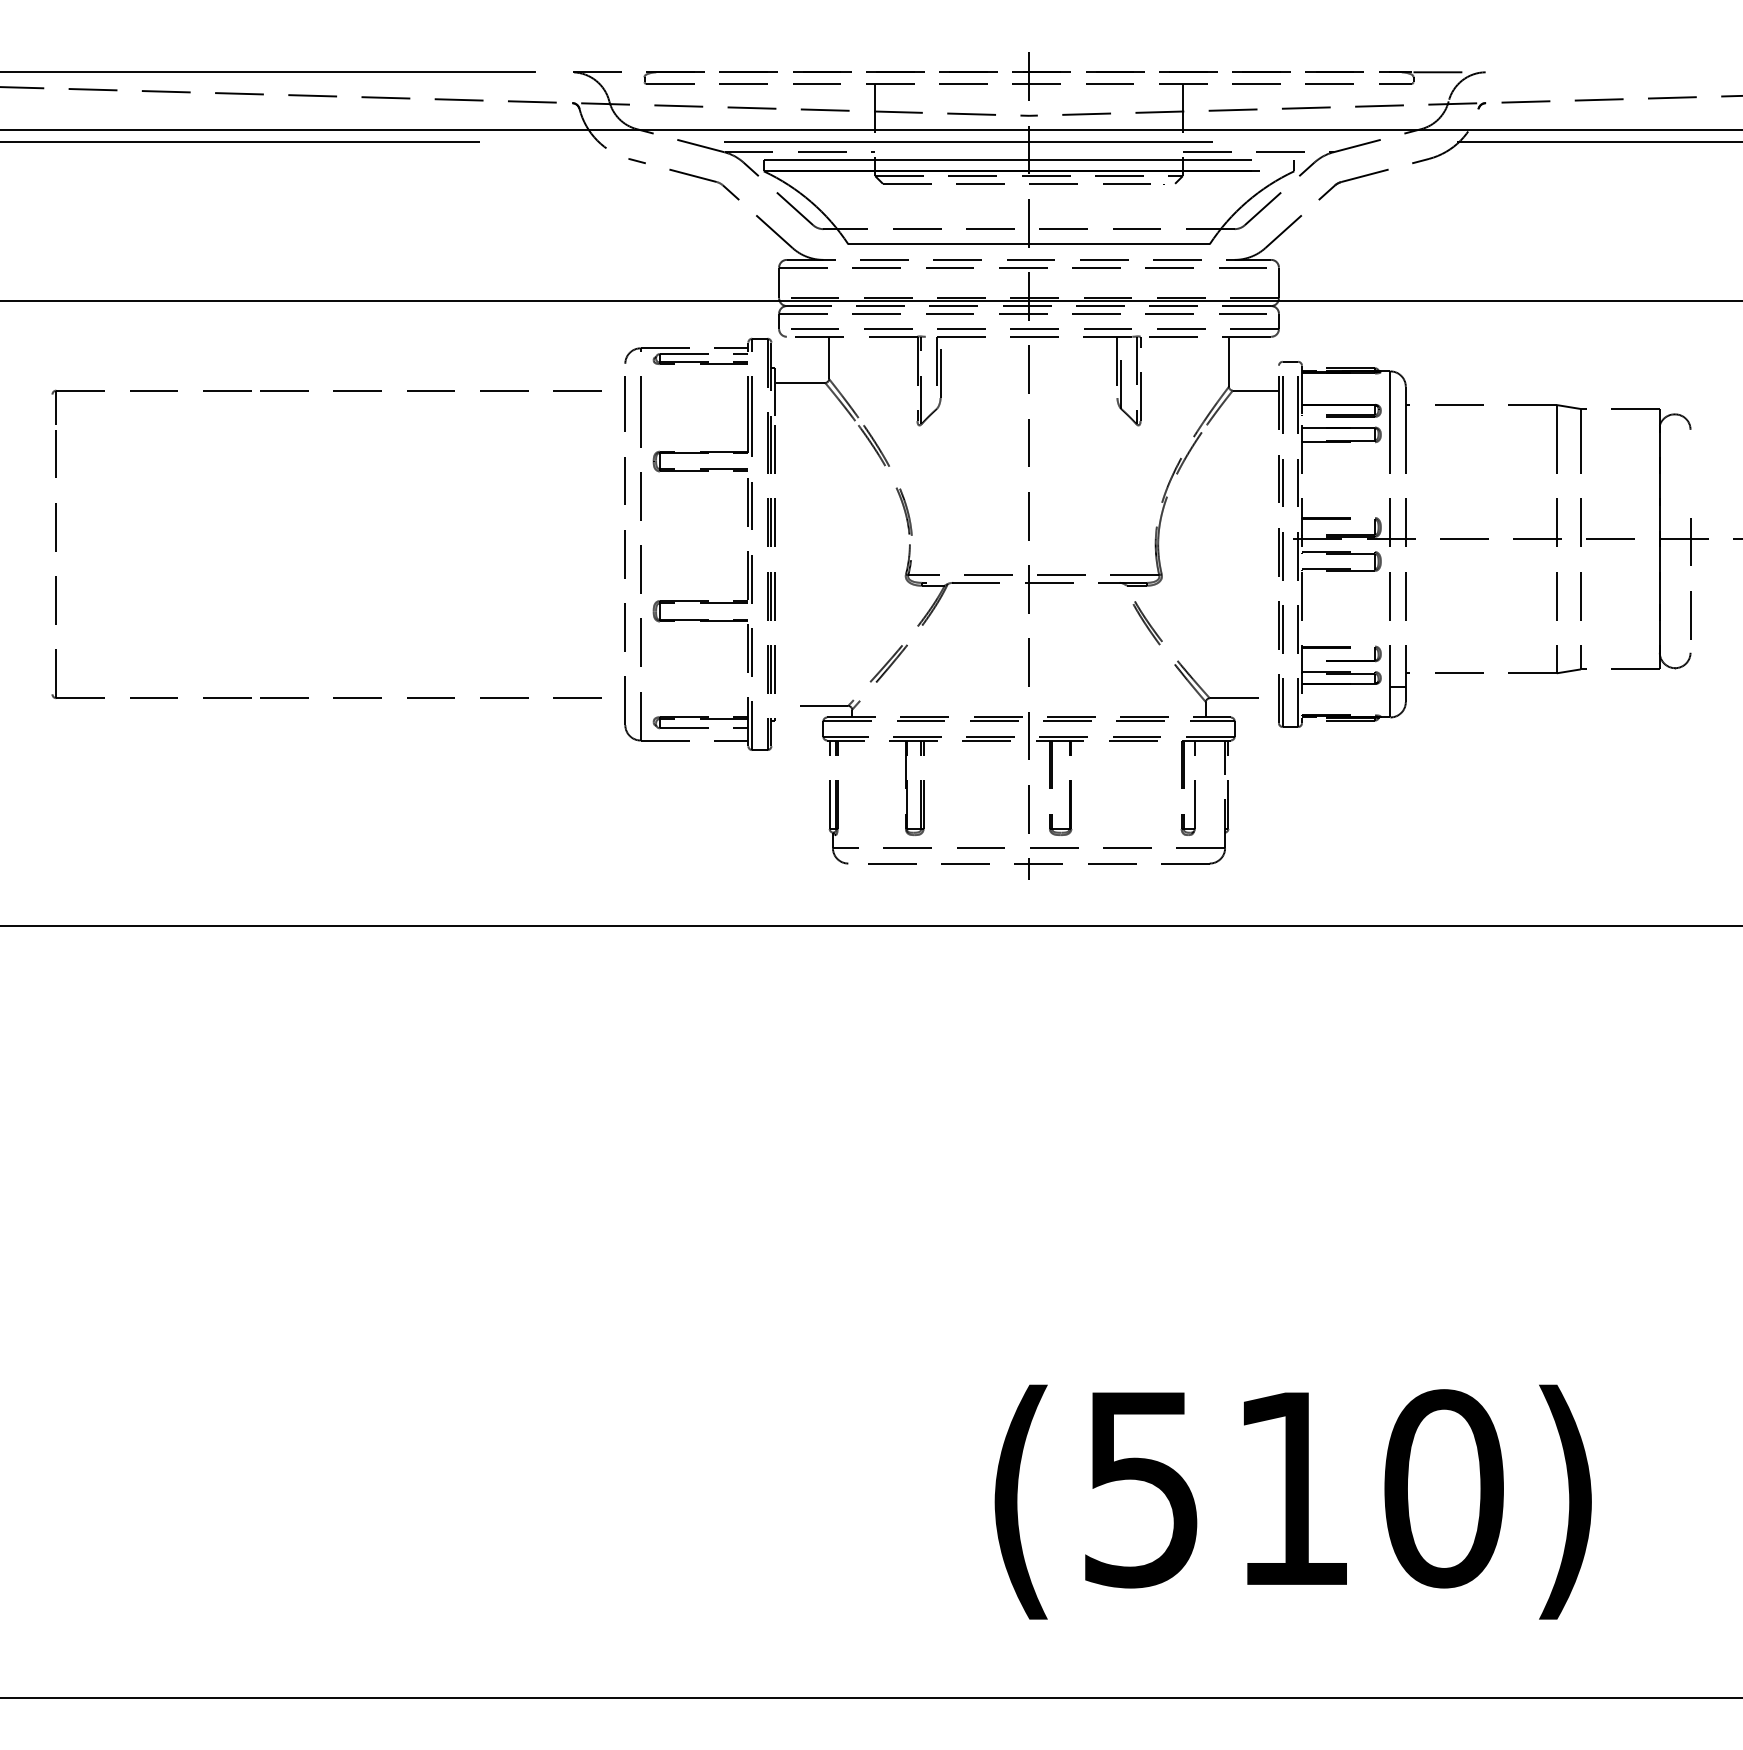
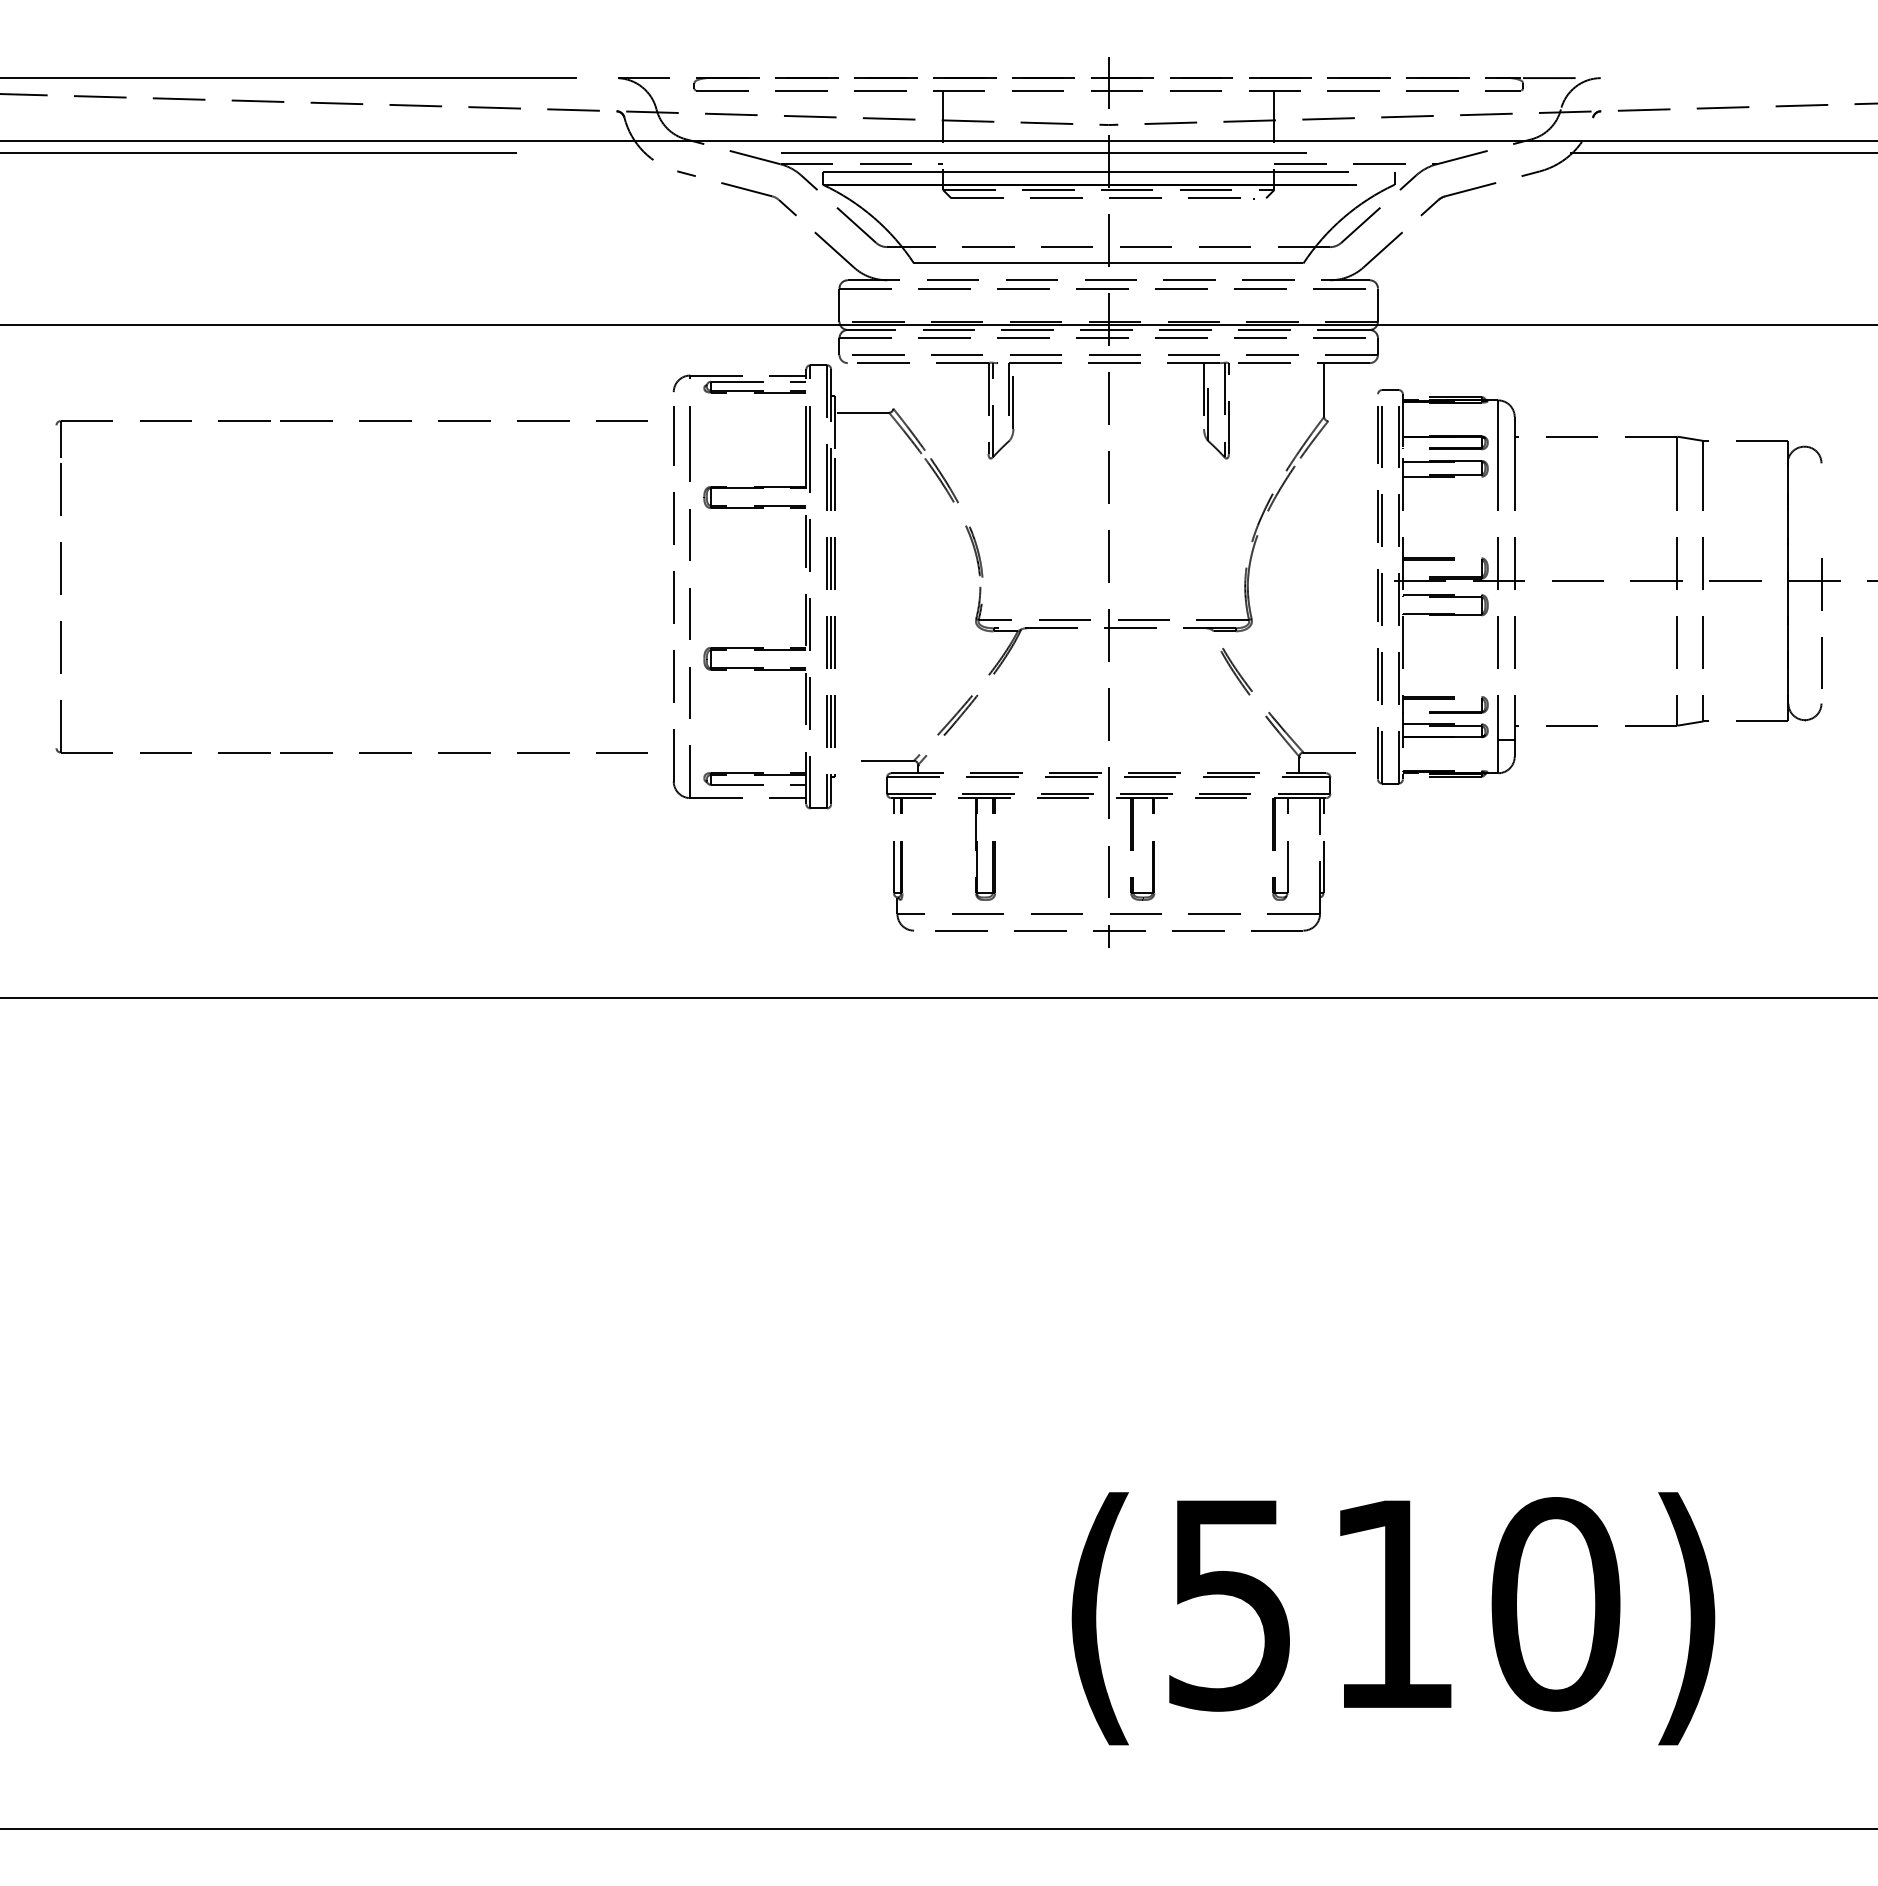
line: (829, 357) -> (893, 385), removed
line: (1256, 390) -> (1353, 421), removed

